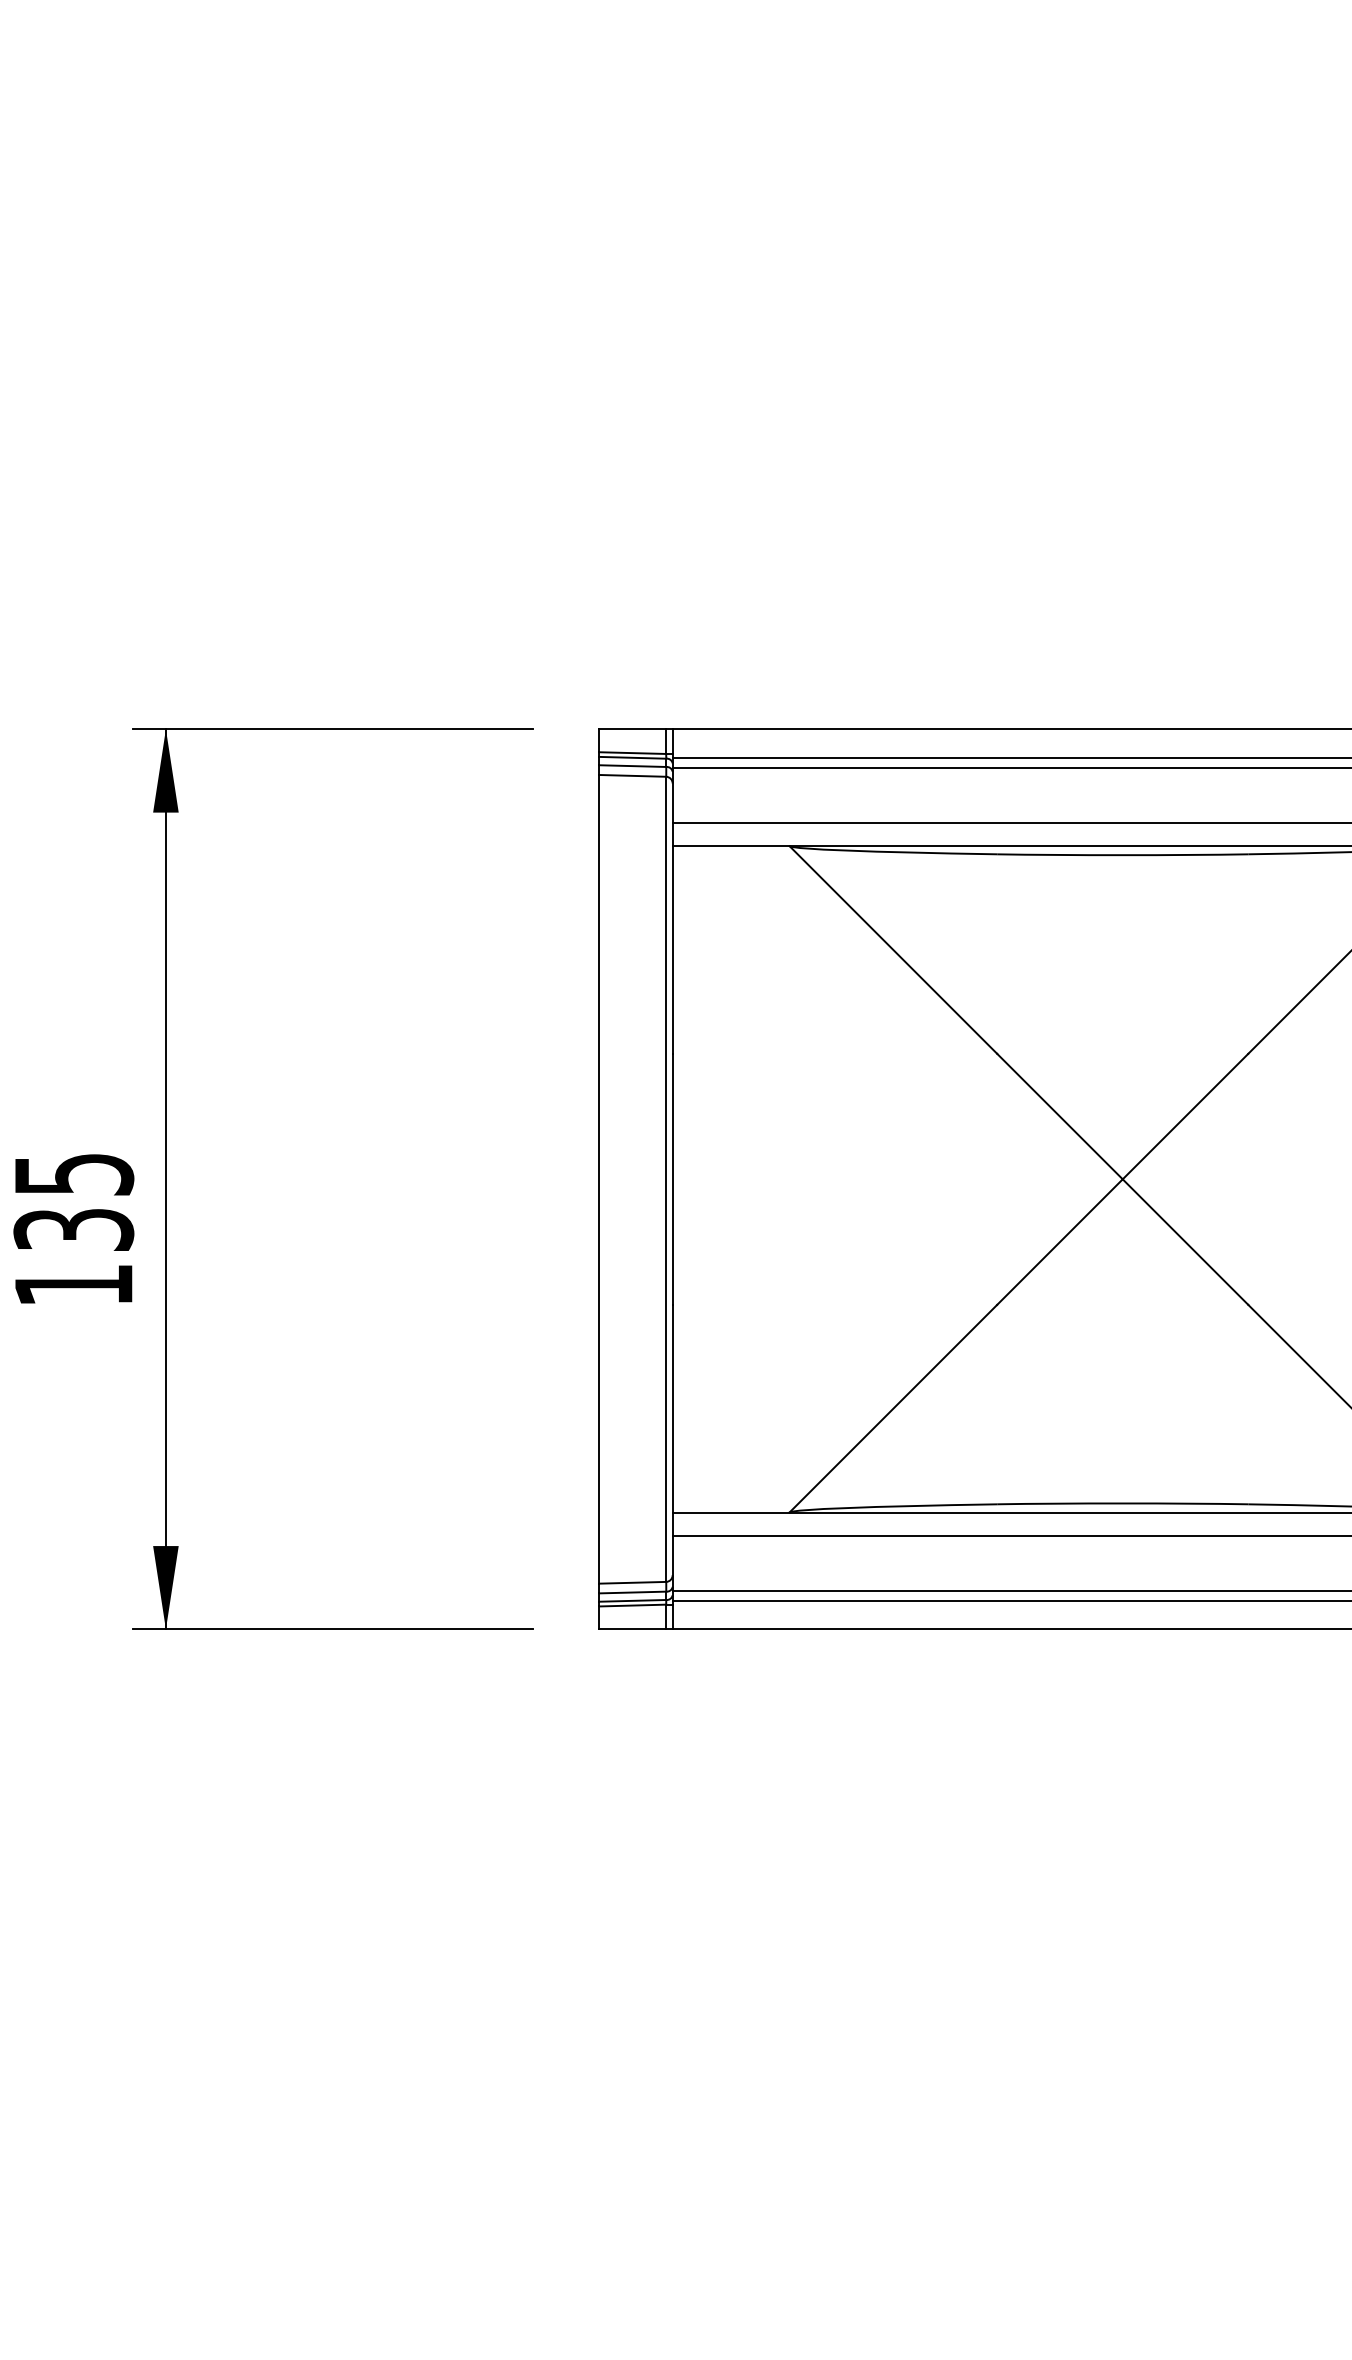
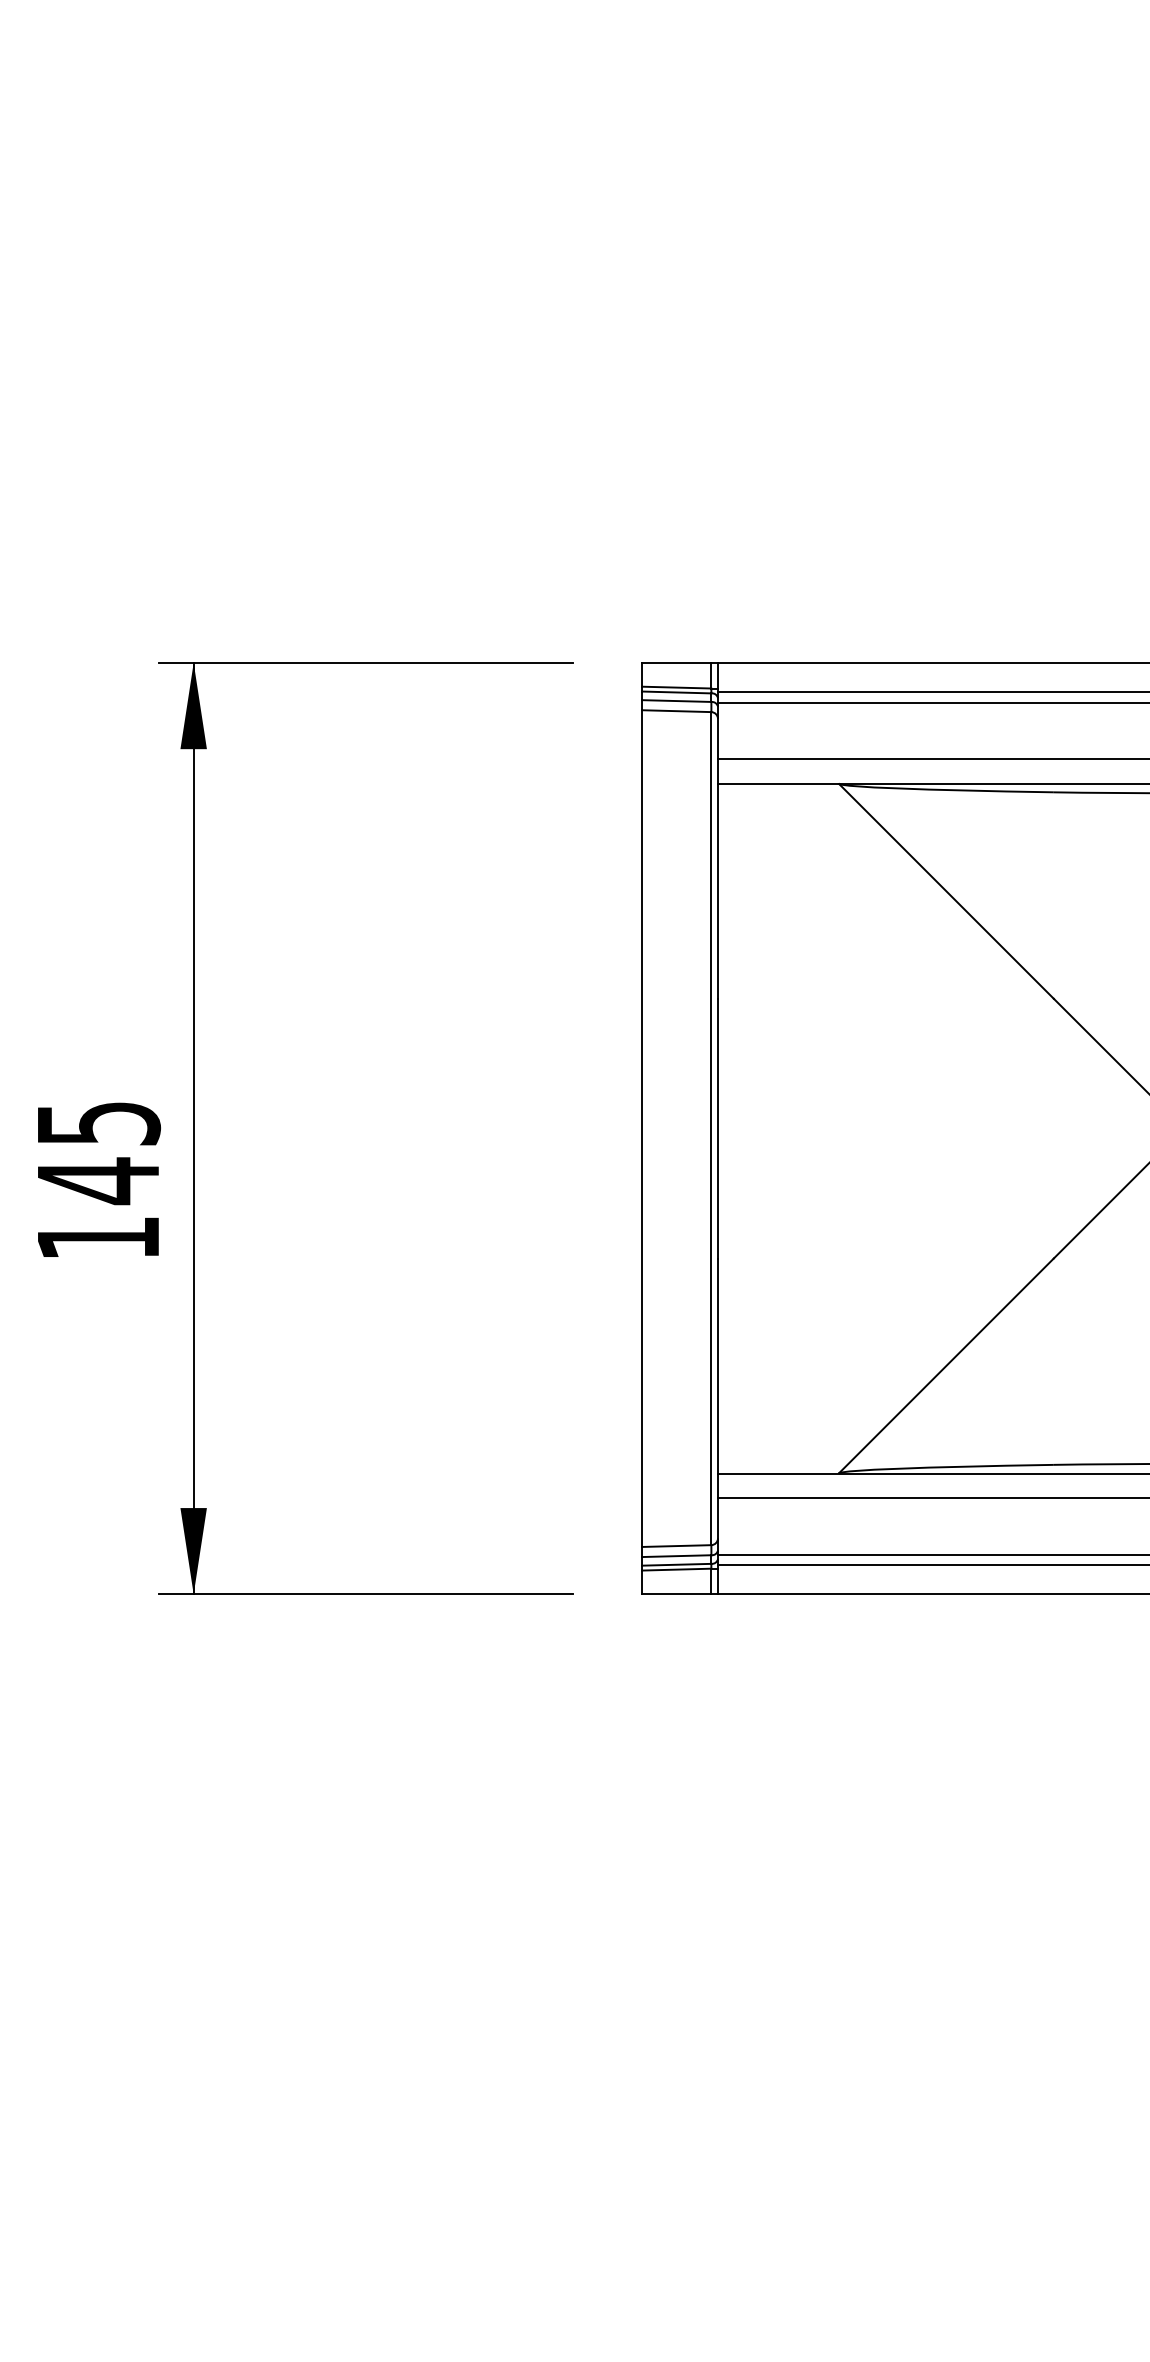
text: (73, 1230) -> (98, 1181), 135 -> 145

